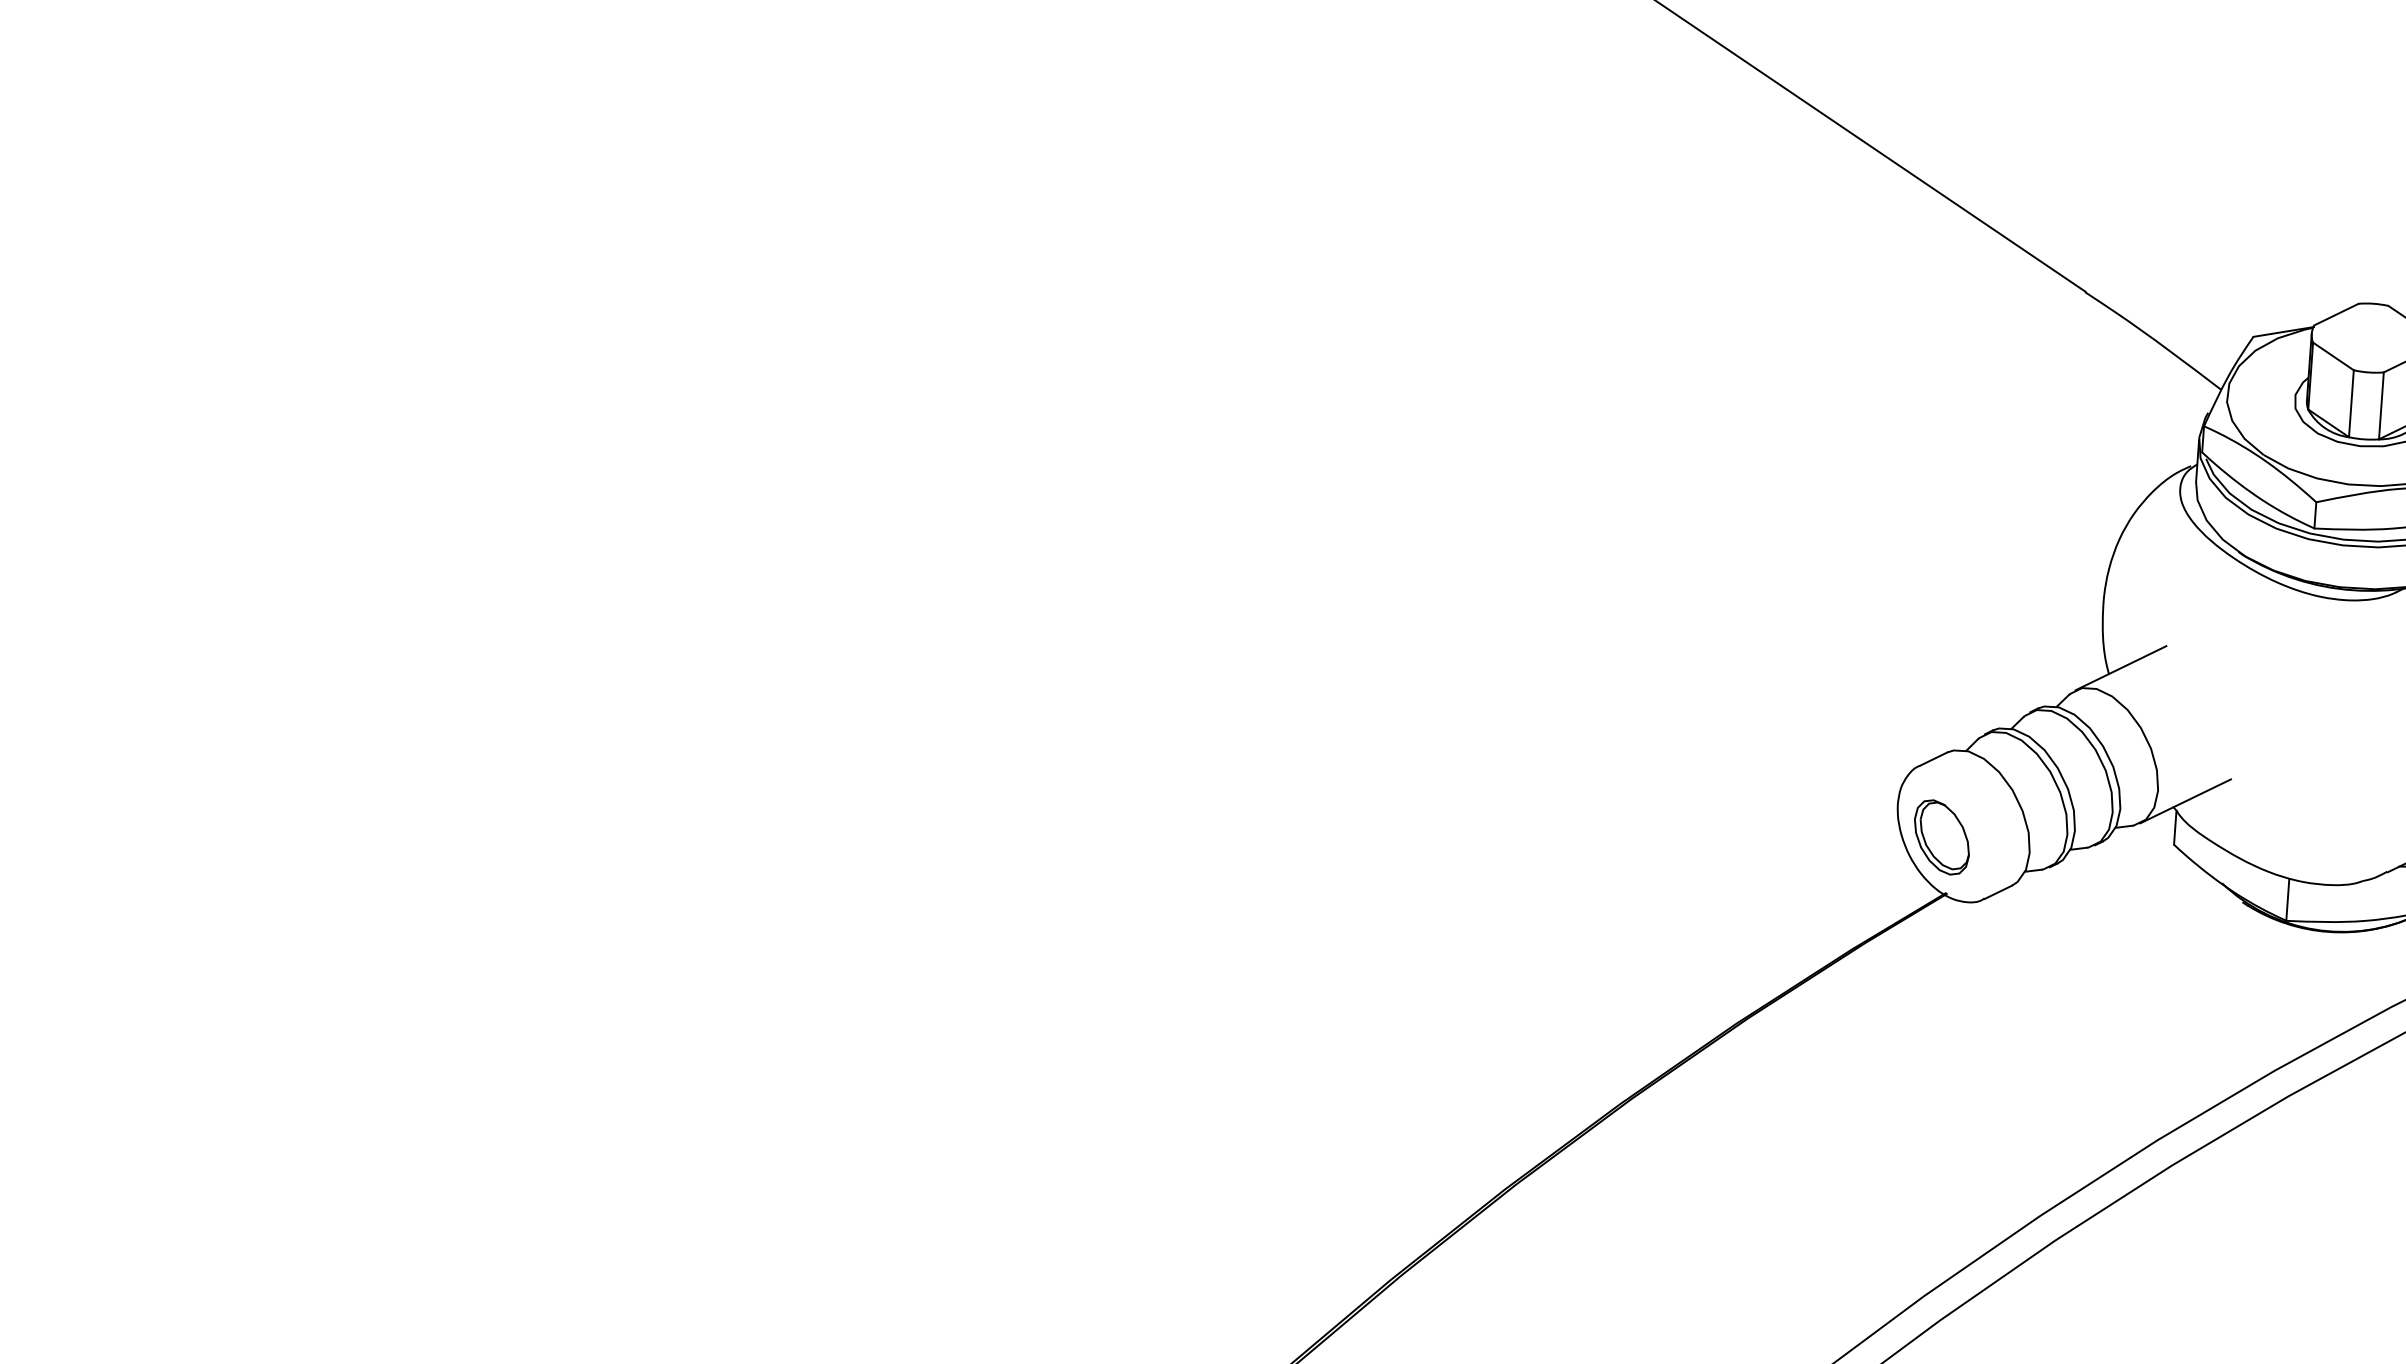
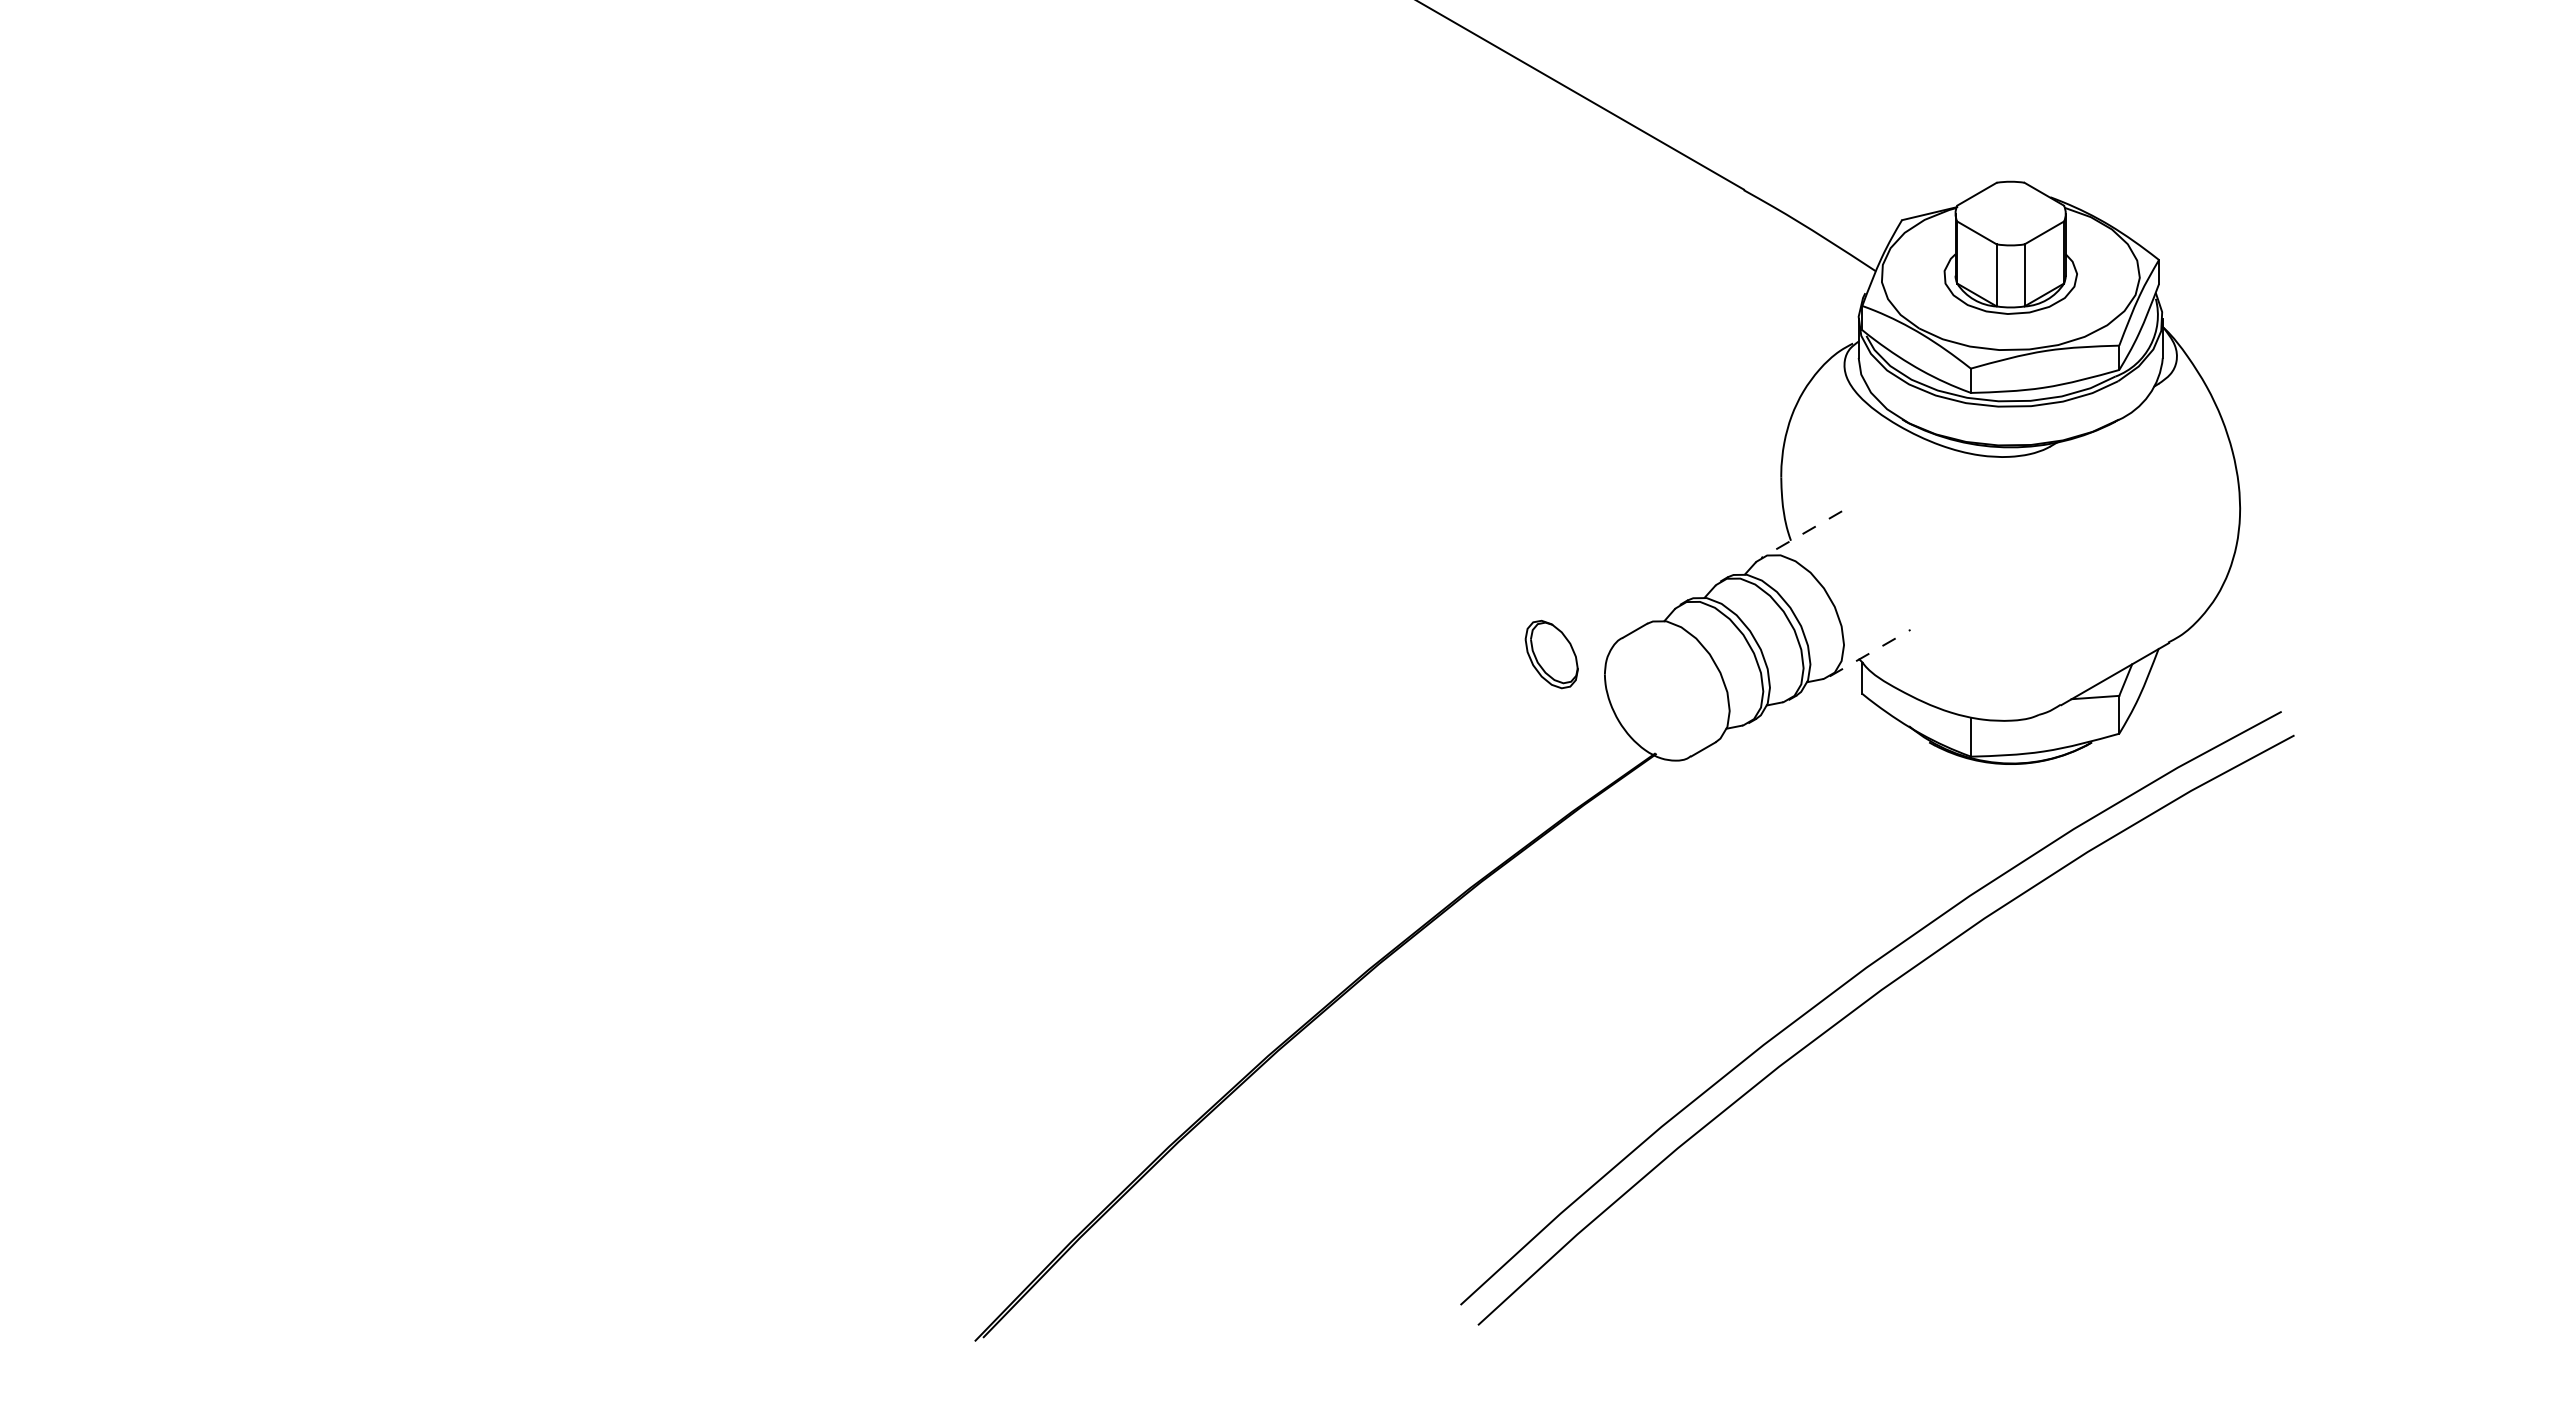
line: (2120, 668) -> (1801, 534), solid -> dashed
line: (2186, 801) -> (1870, 653), solid -> dashed
part: (1941, 837) -> (1551, 654), moved

